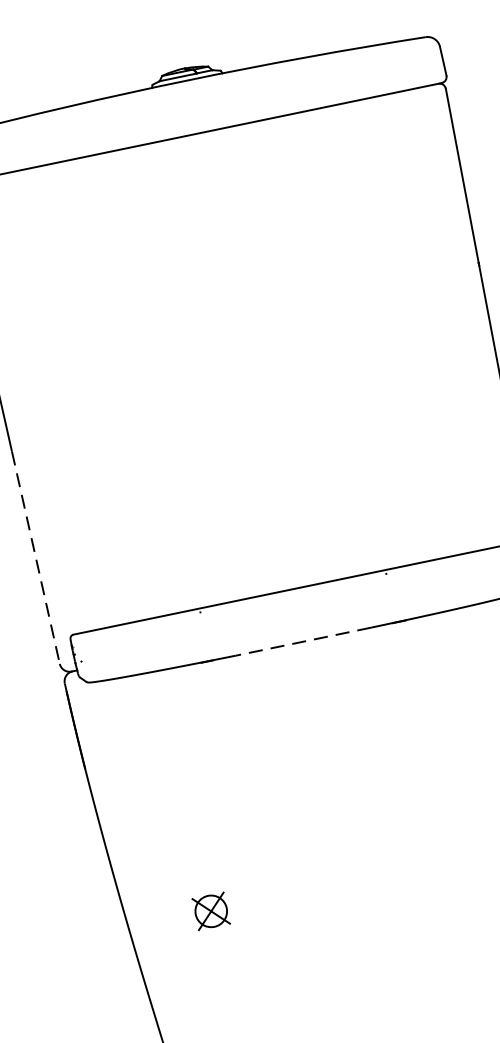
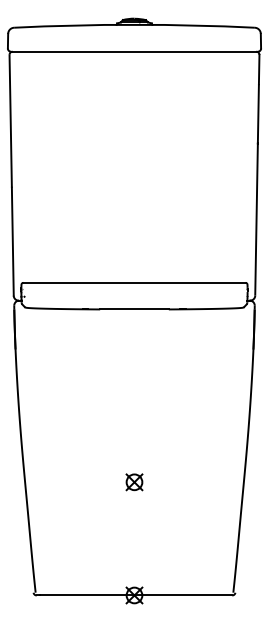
line: (35, 559) -> (12, 242), dashed -> solid
line: (303, 641) -> (134, 309), dashed -> solid
part: (211, 911) -> (134, 482), moved

